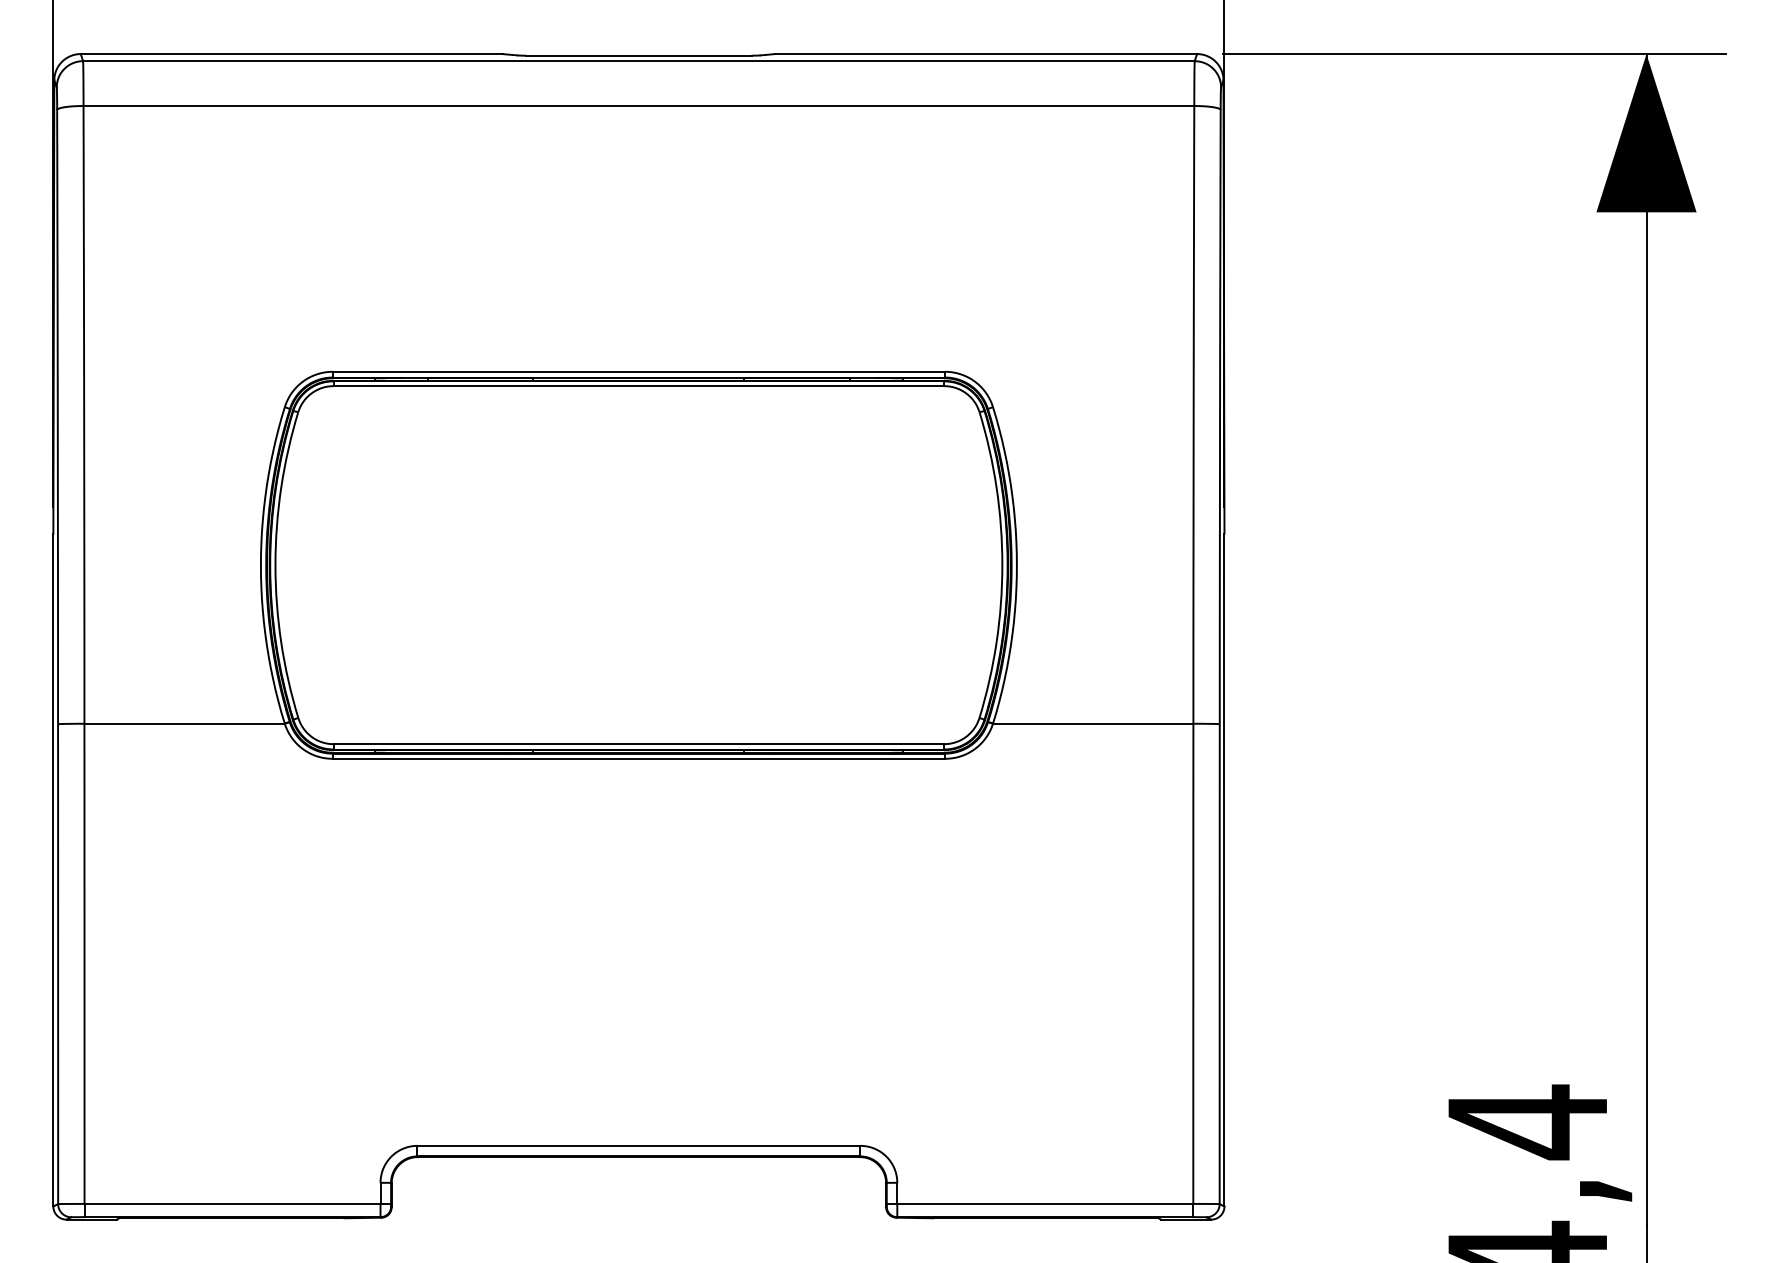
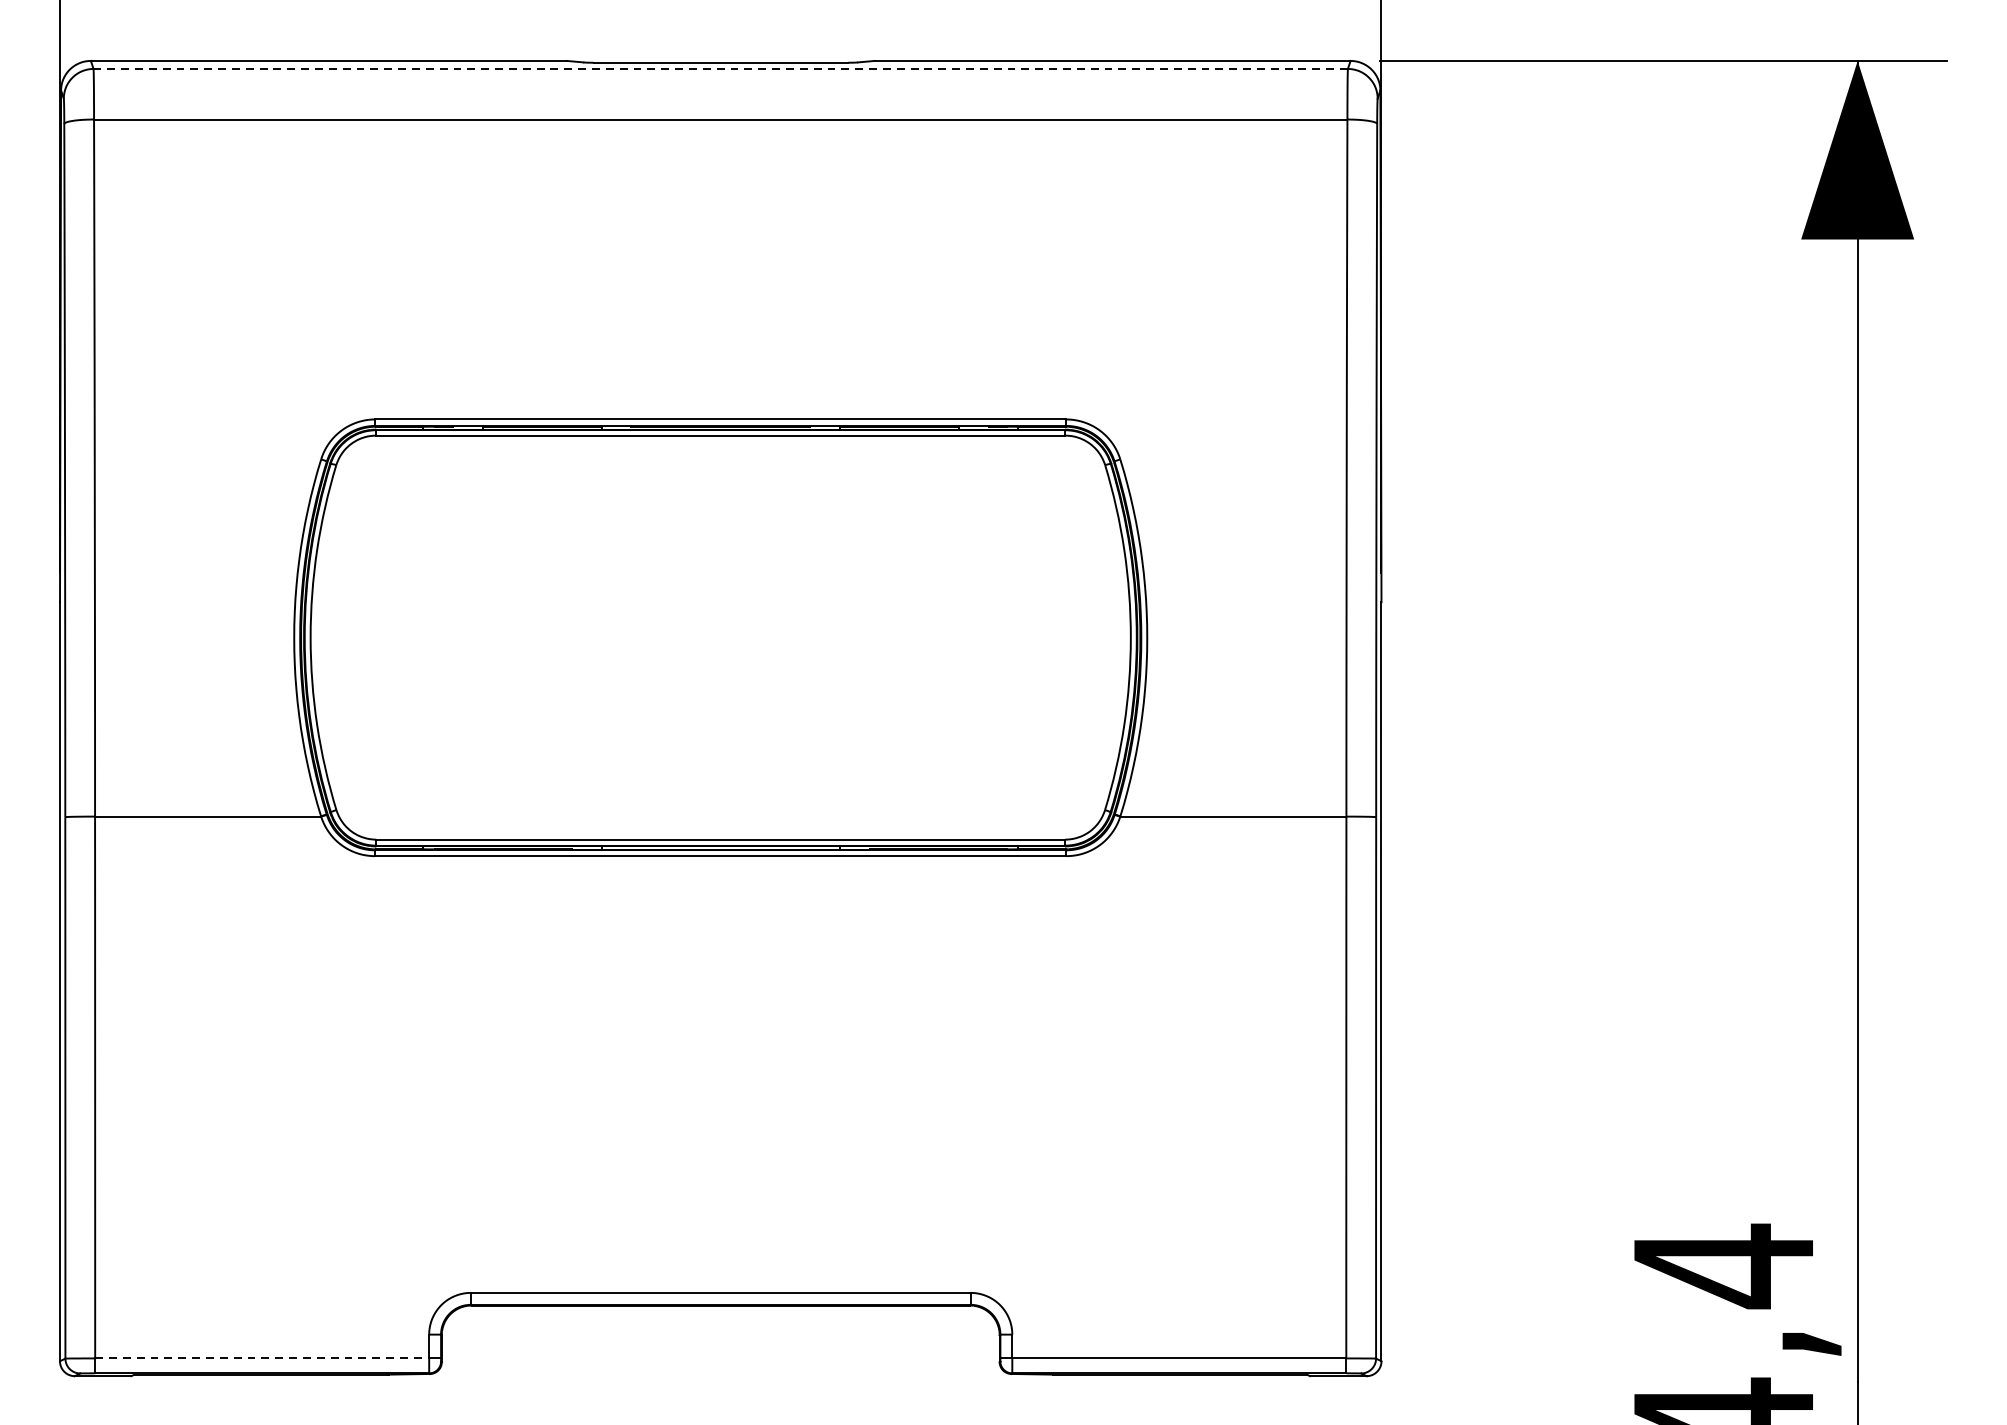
line: (638, 61) -> (720, 69), solid -> dashed
line: (232, 1203) -> (262, 1357), solid -> dashed

